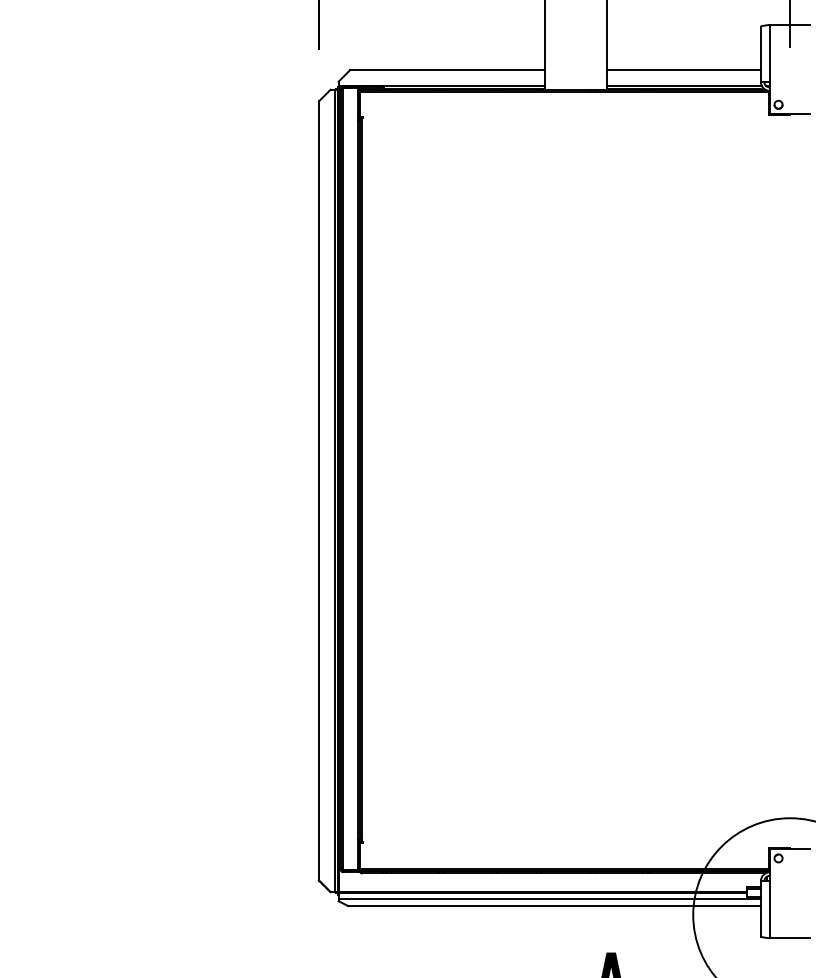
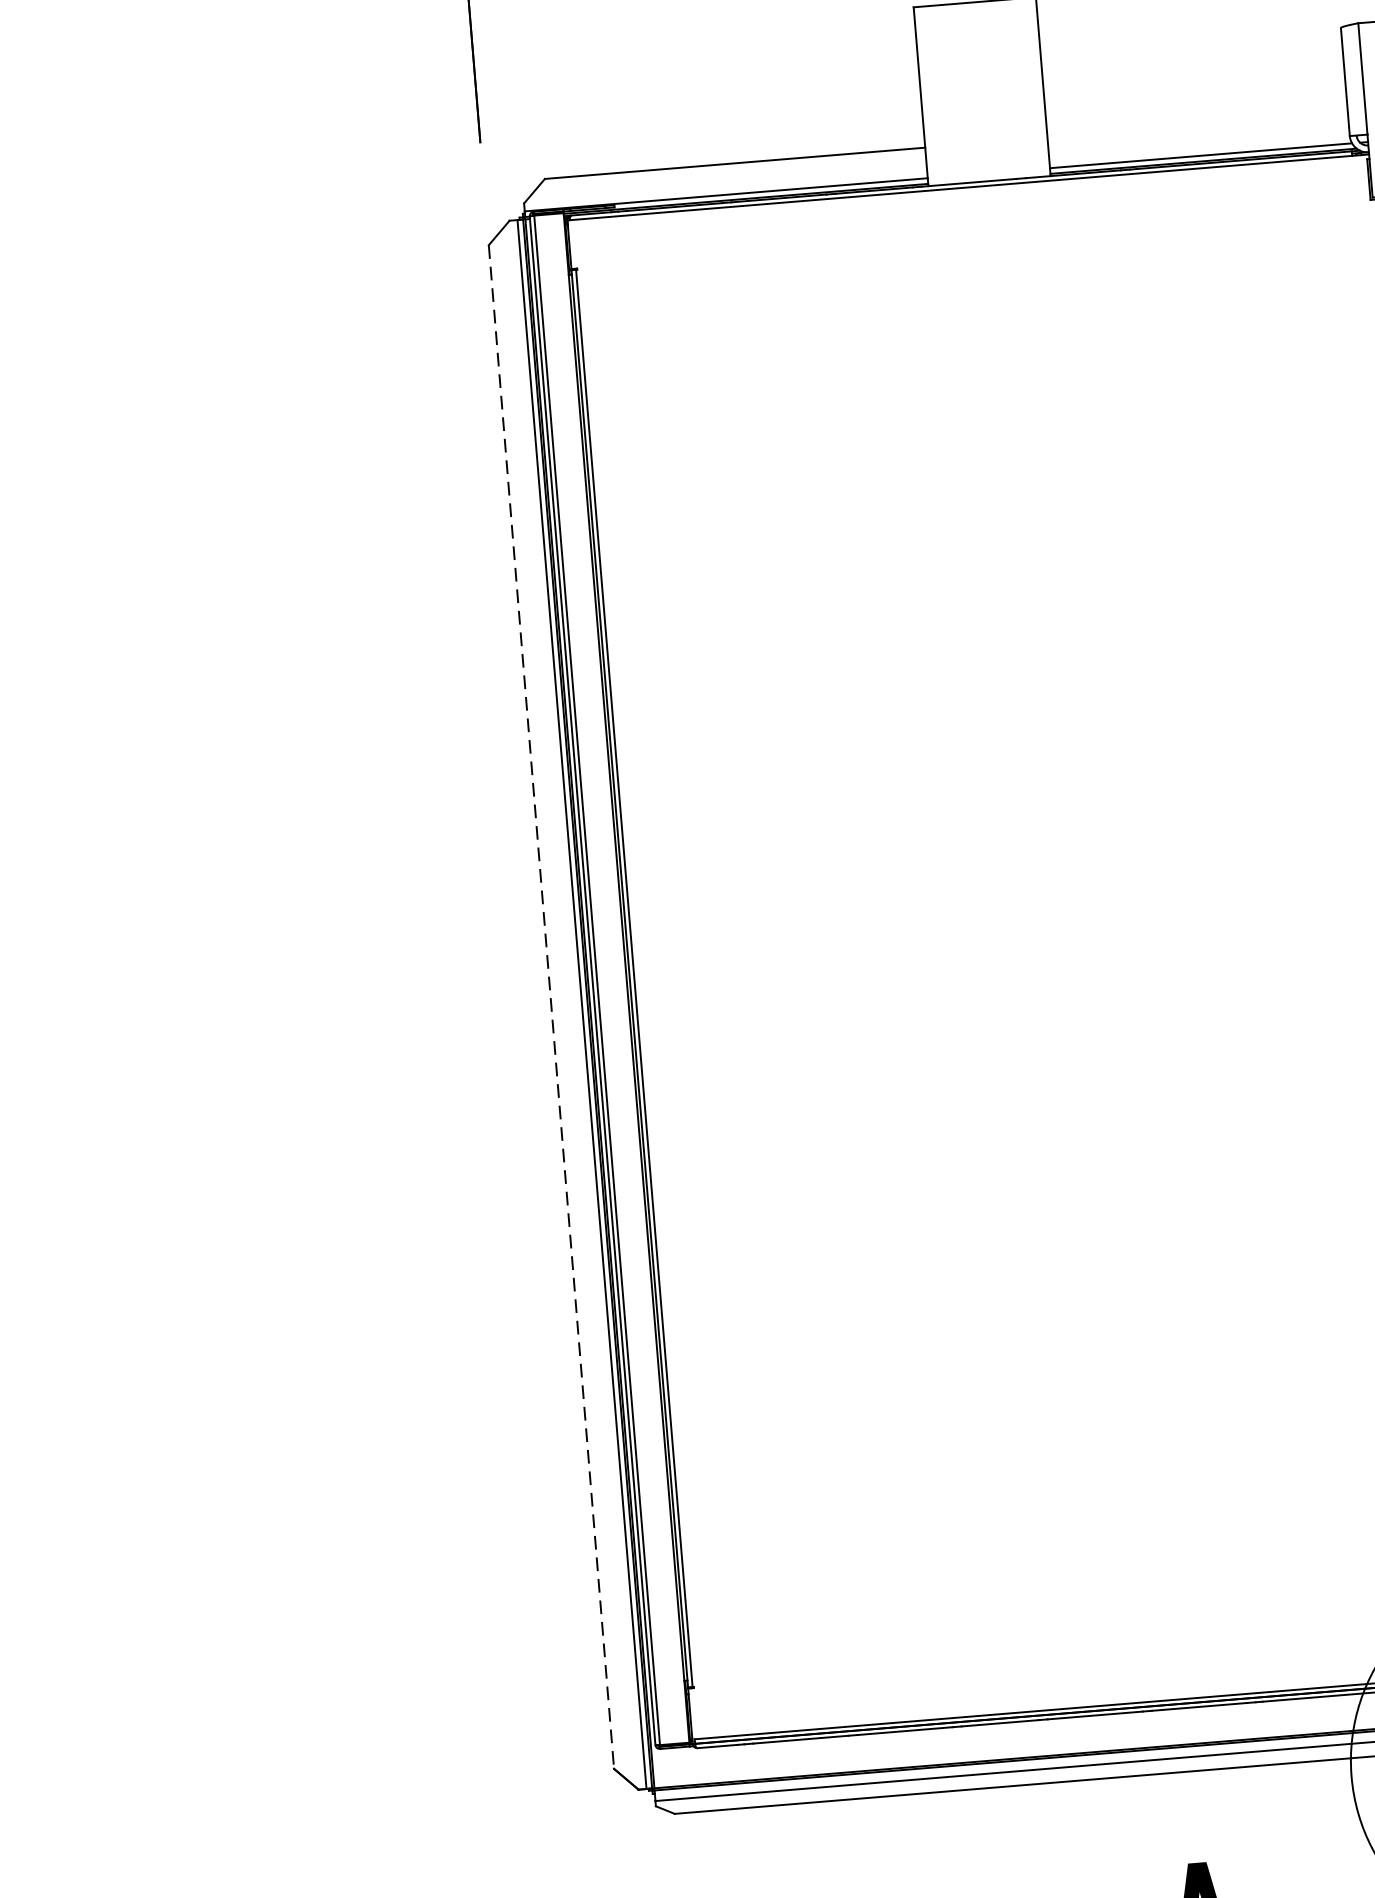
line: (683, 70) -> (1196, 126), removed
line: (318, 490) -> (550, 1006), solid -> dashed

